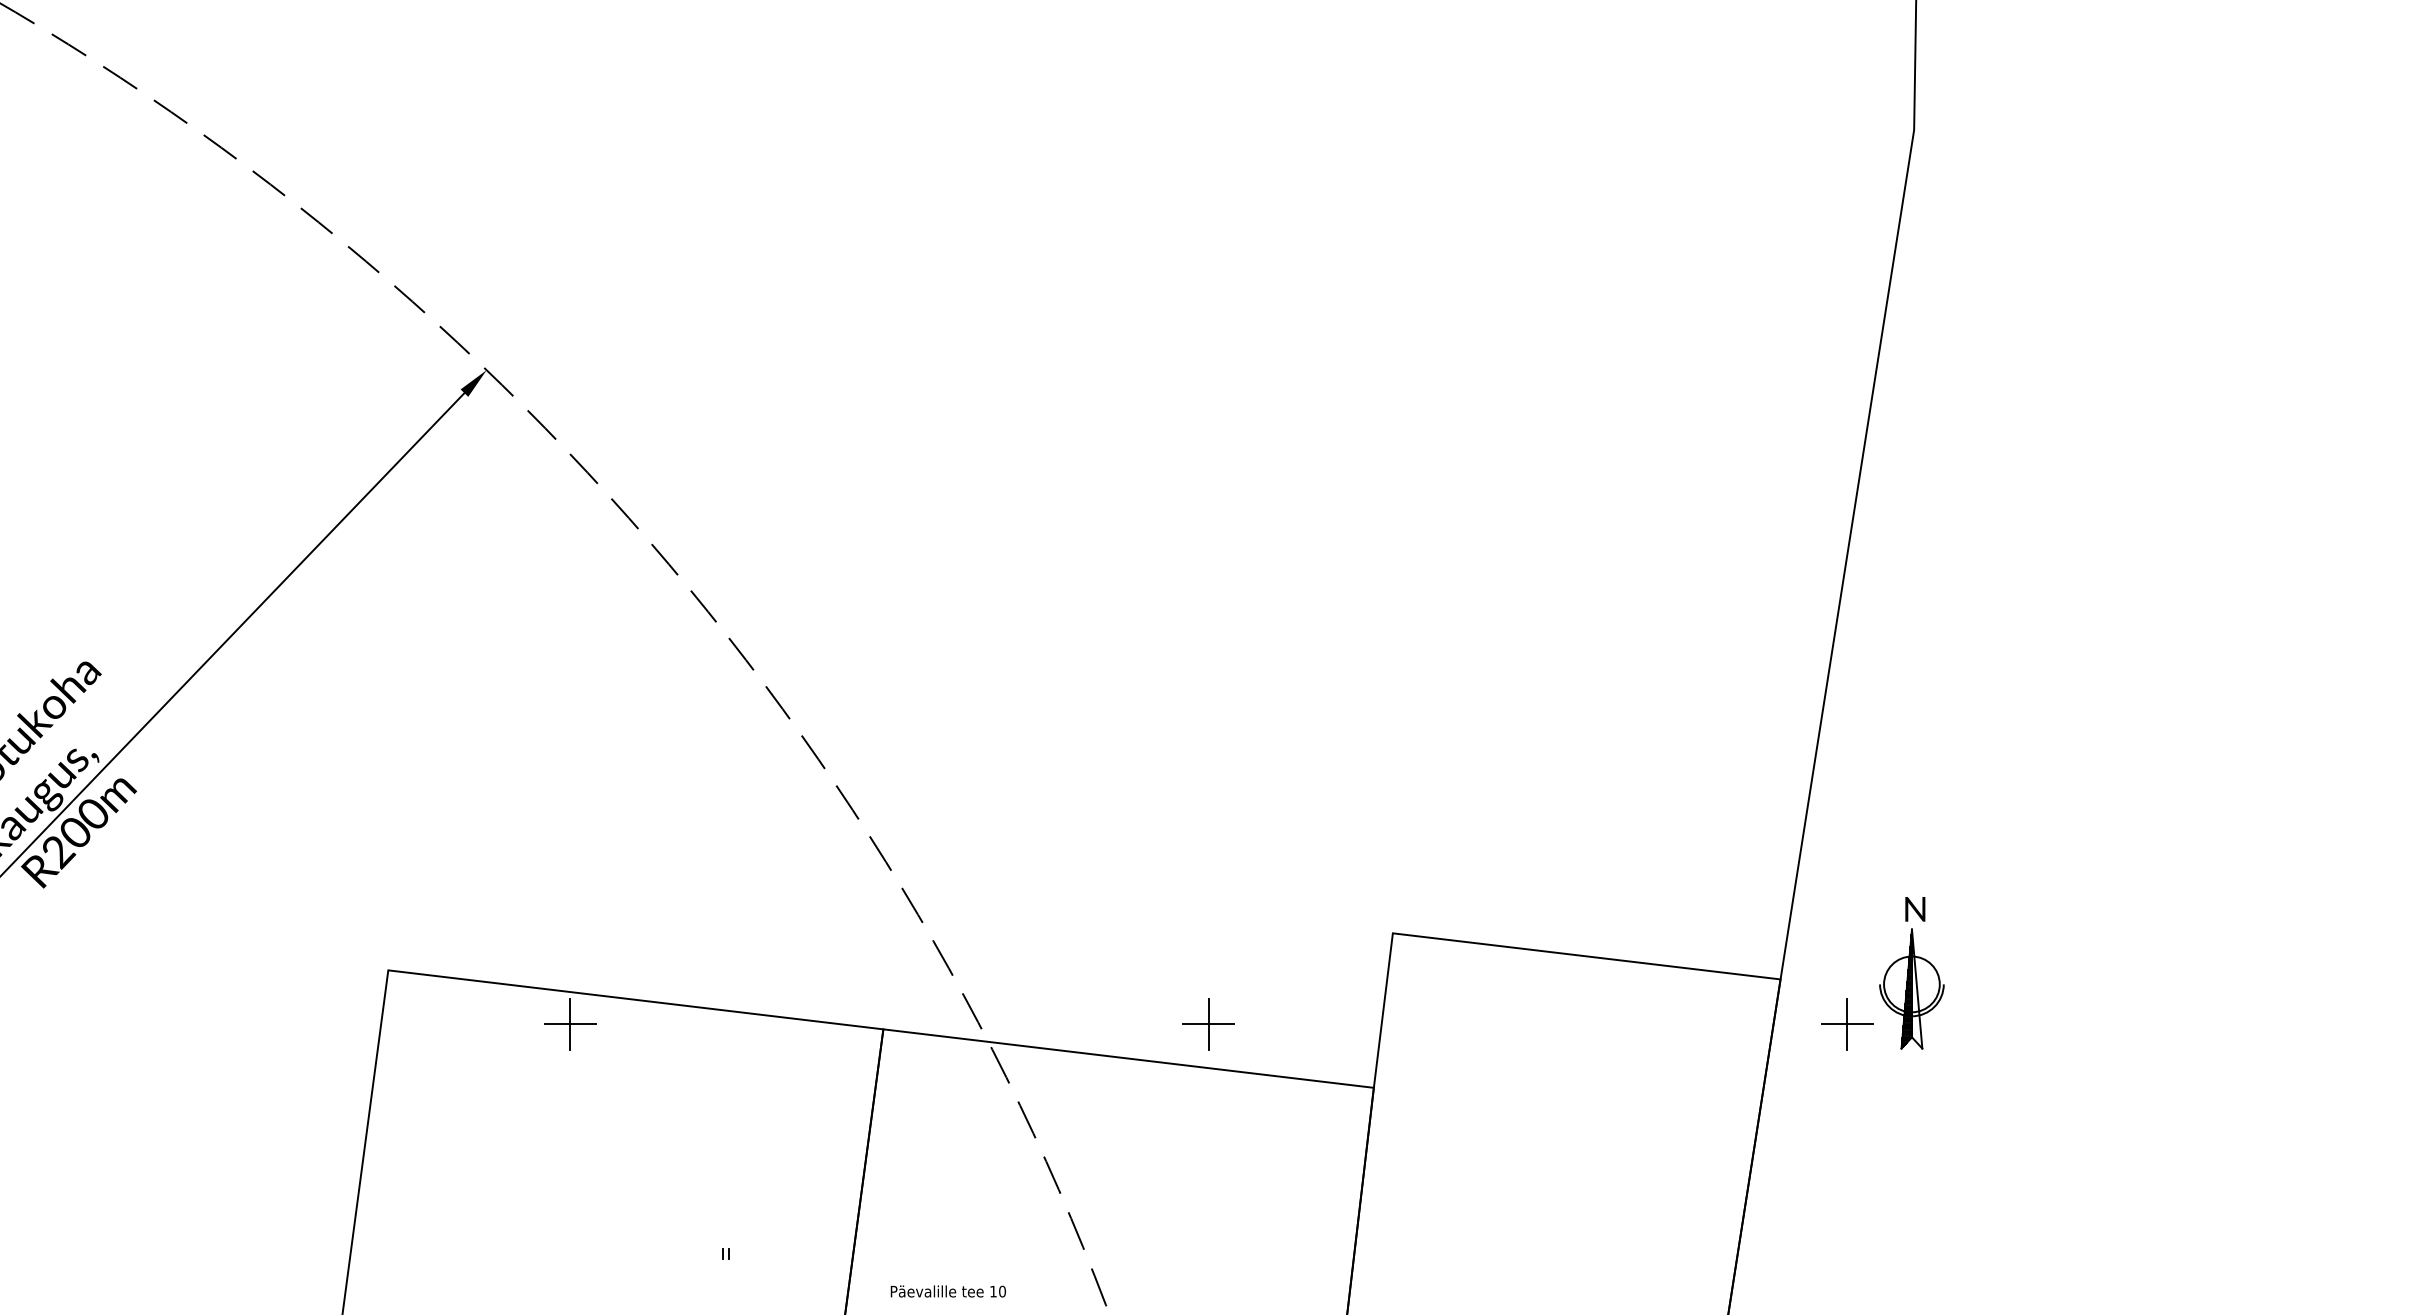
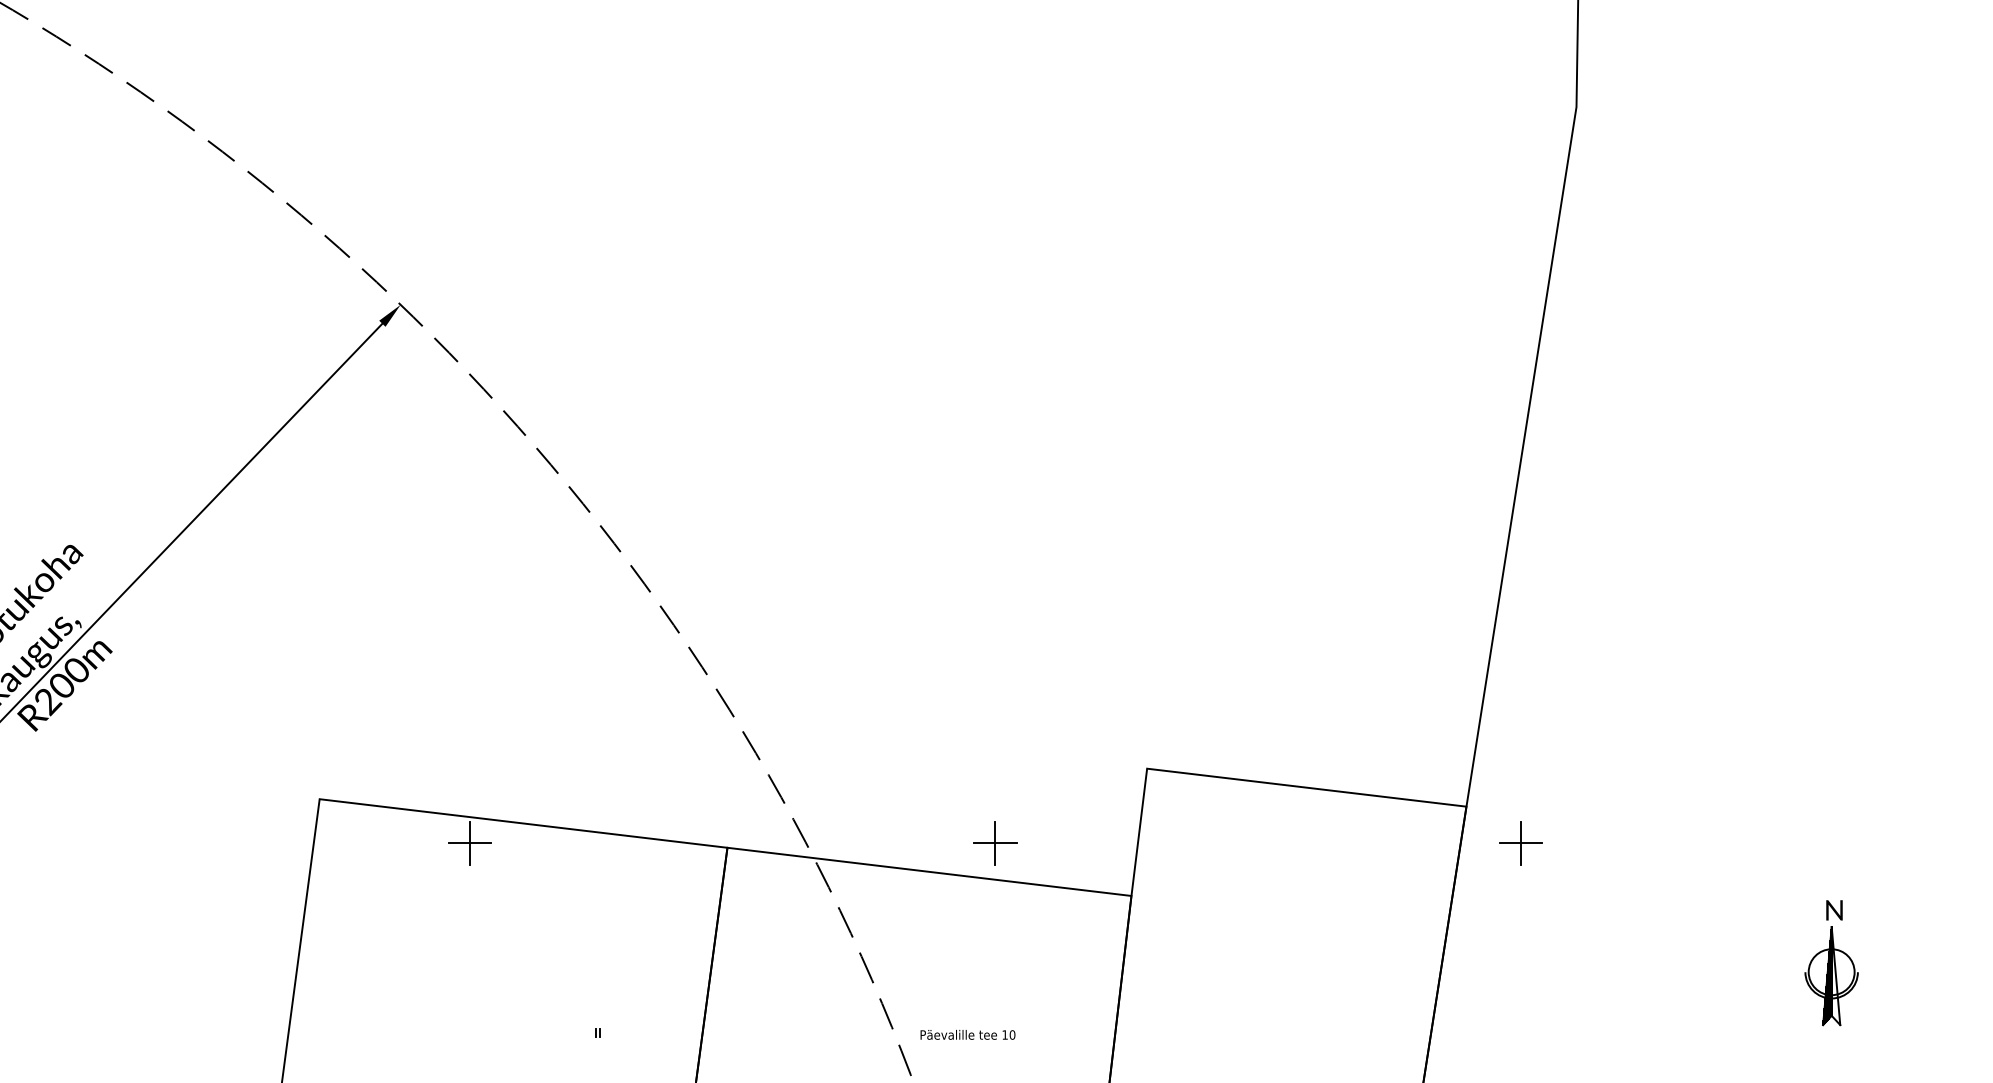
part: (1911, 973) -> (1831, 963), moved
text: (947, 1291) -> (967, 1034), moved

